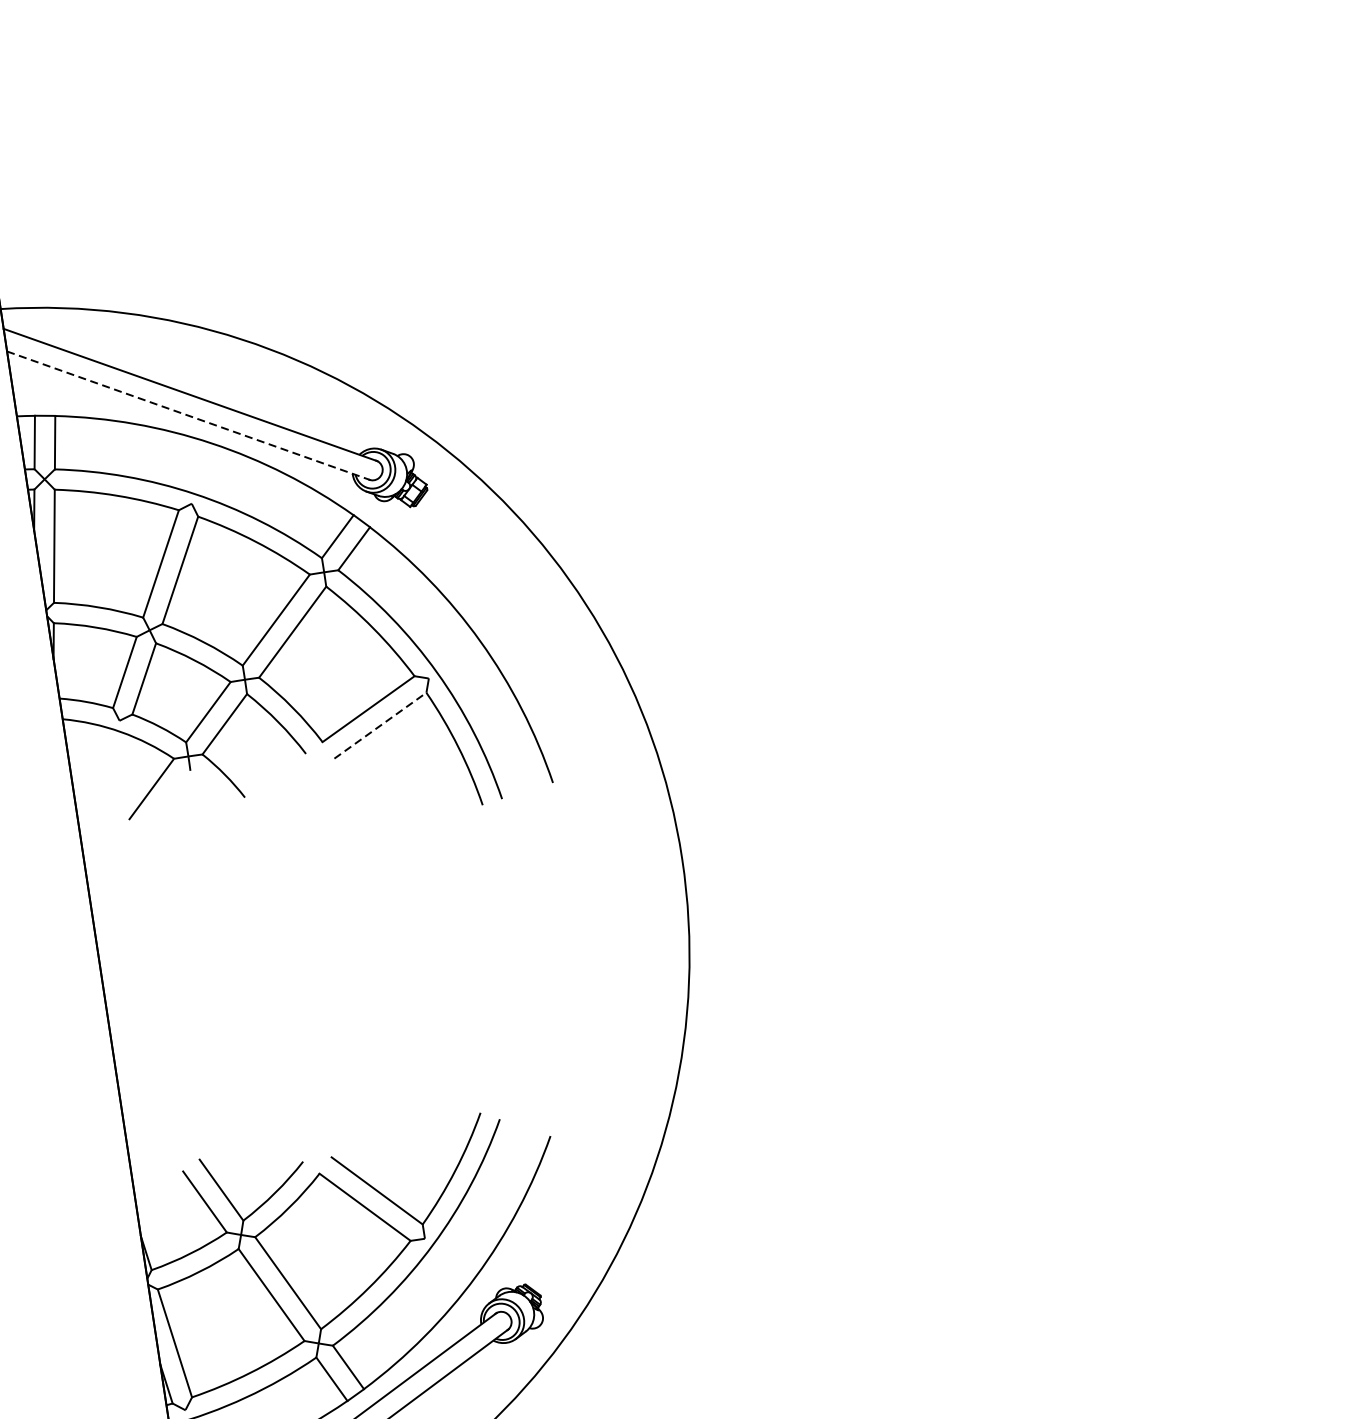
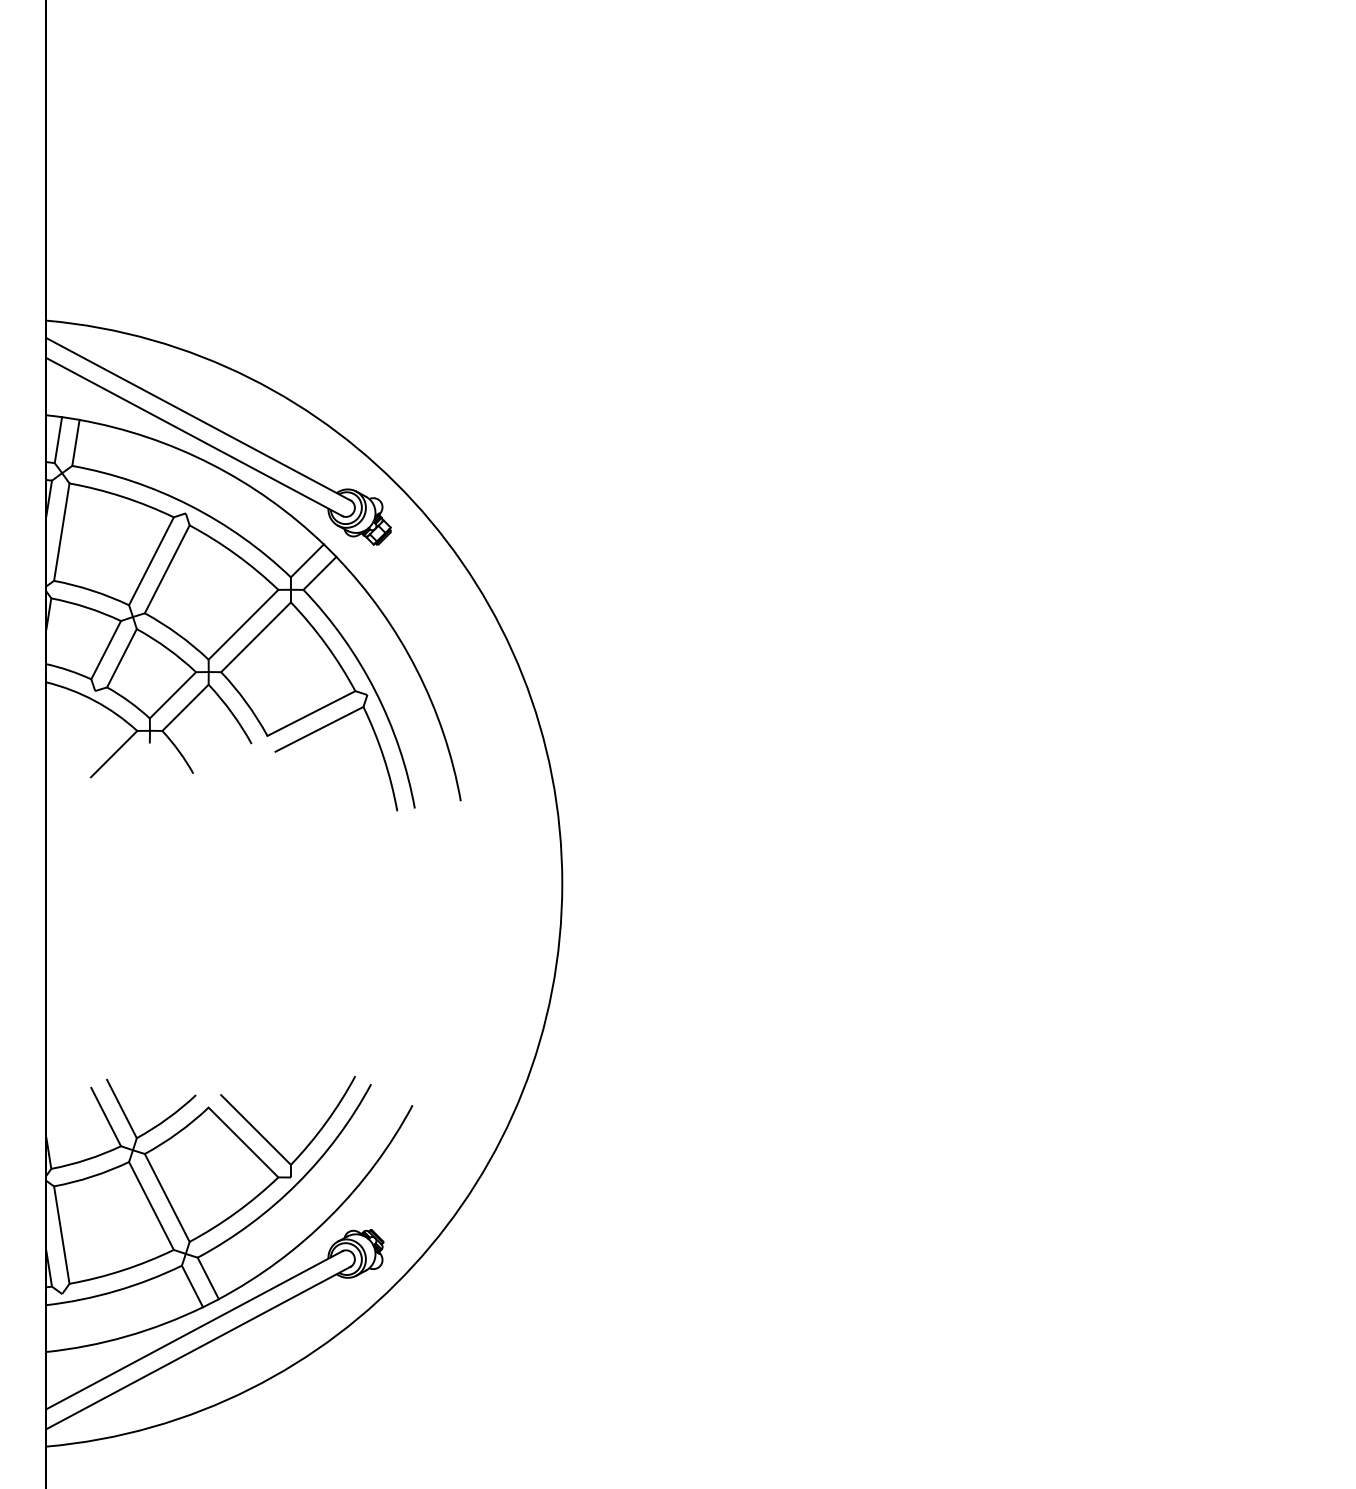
line: (189, 416) -> (195, 437), dashed -> solid
line: (380, 725) -> (319, 729), dashed -> solid

